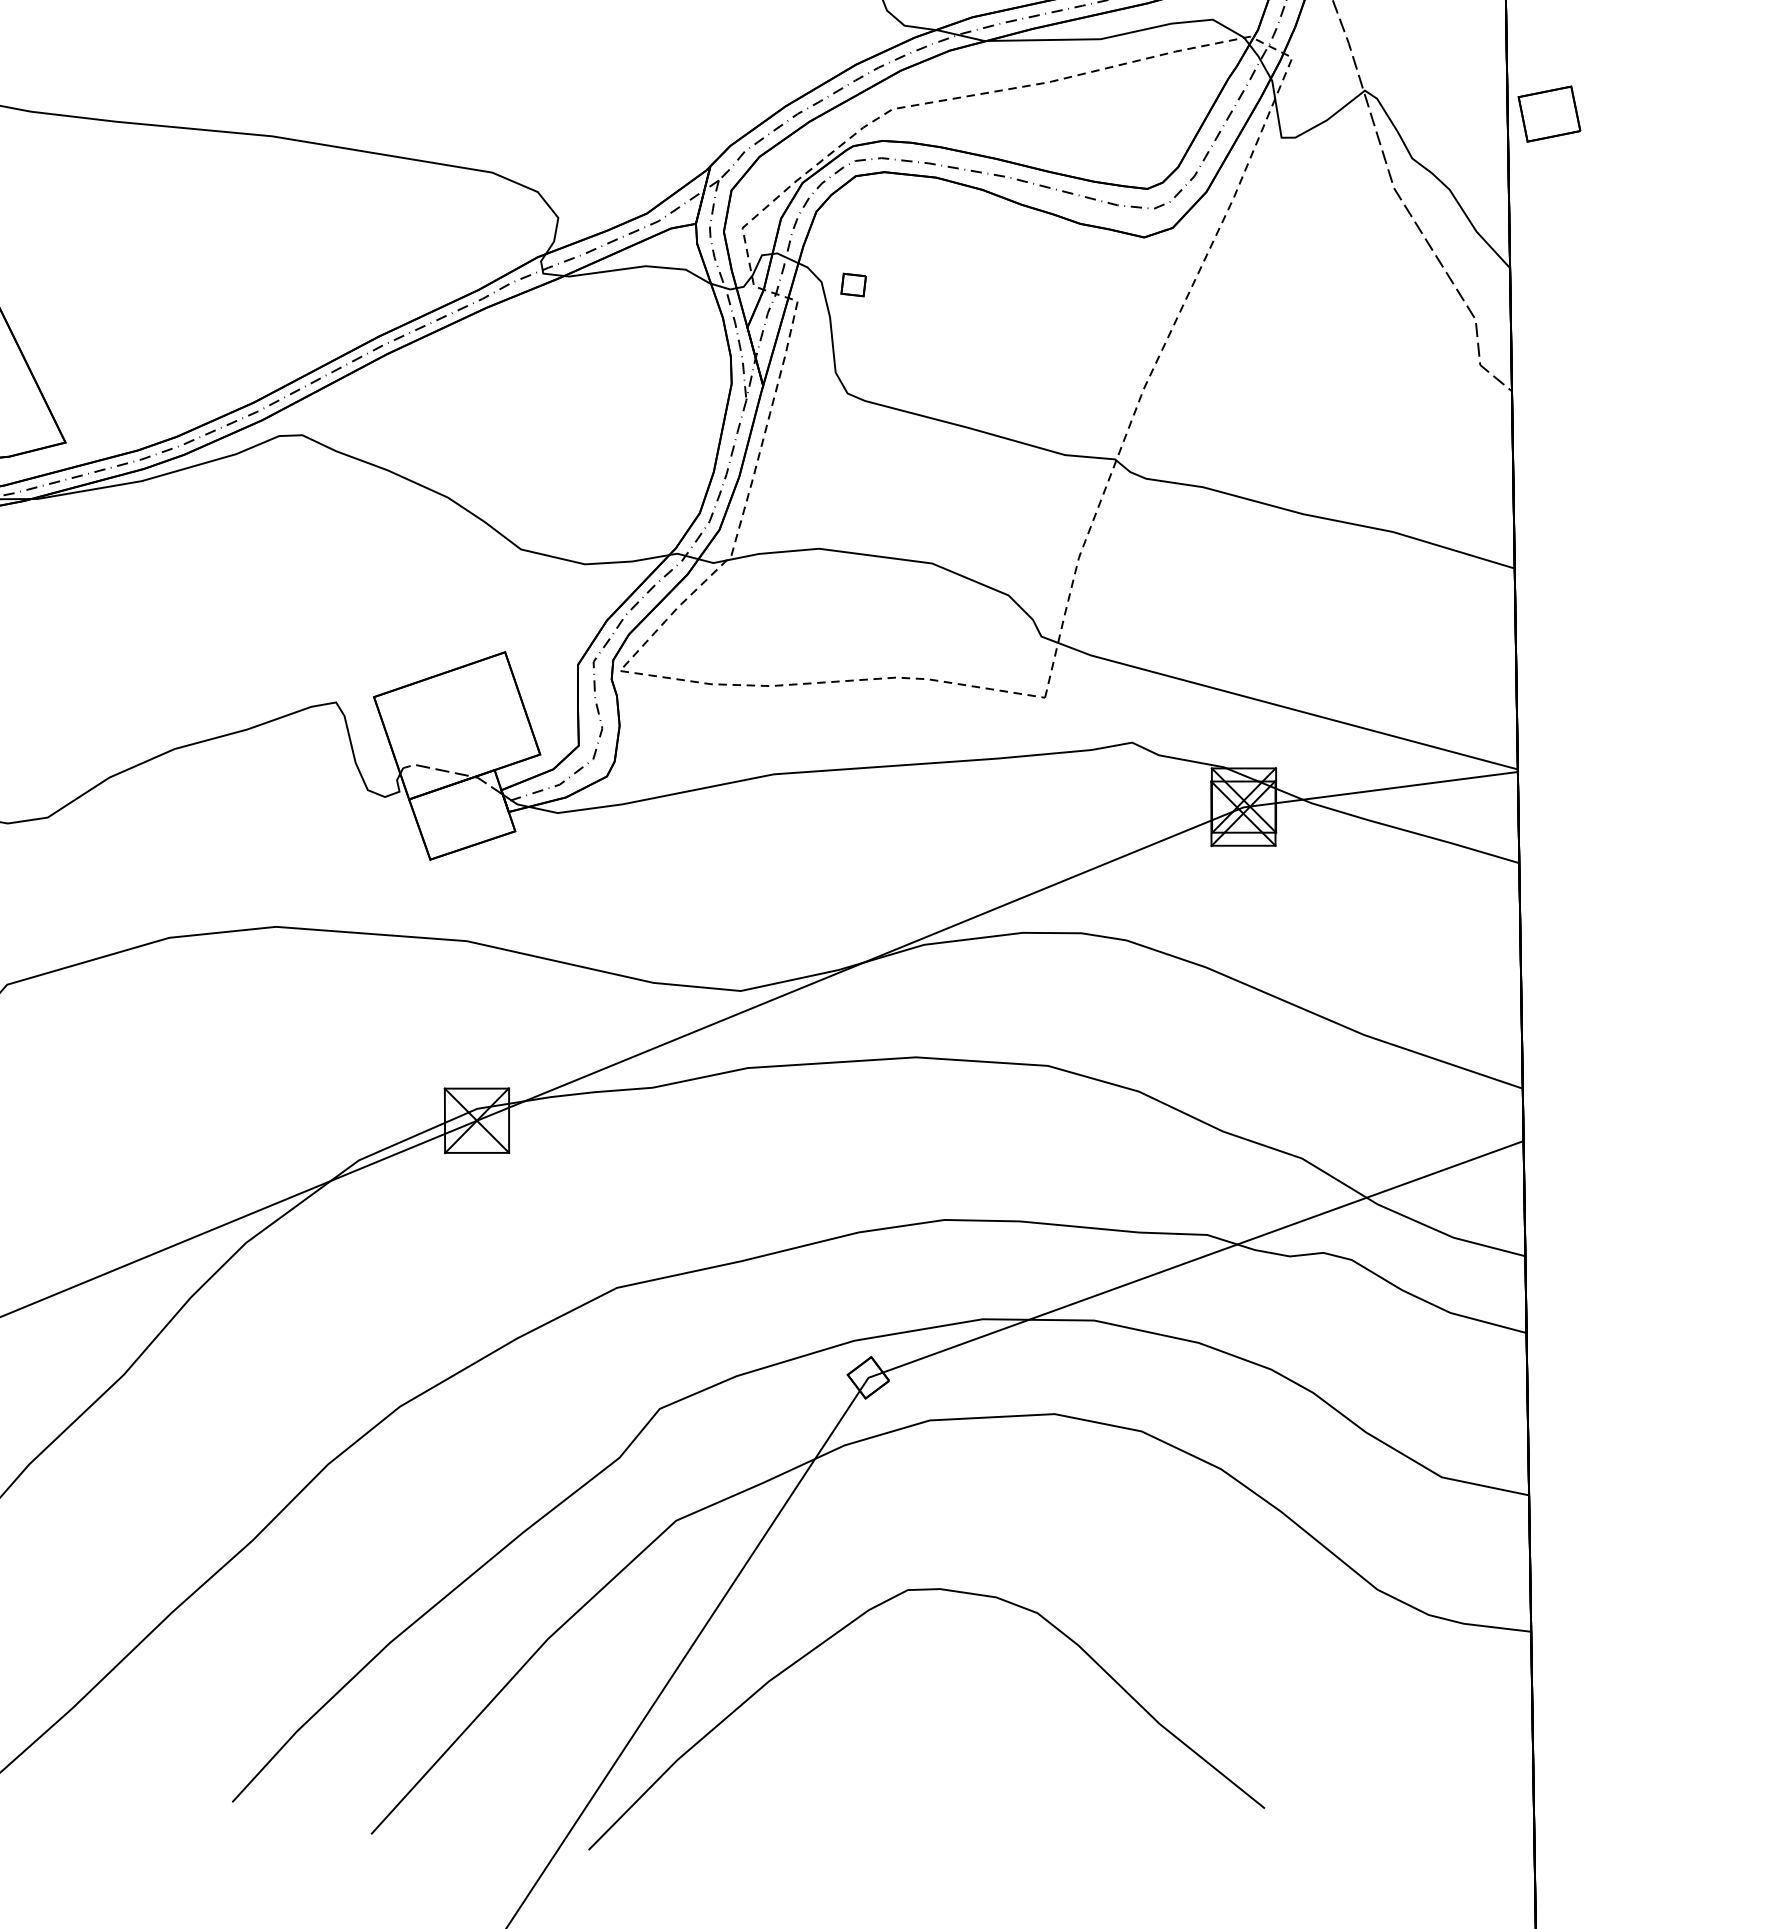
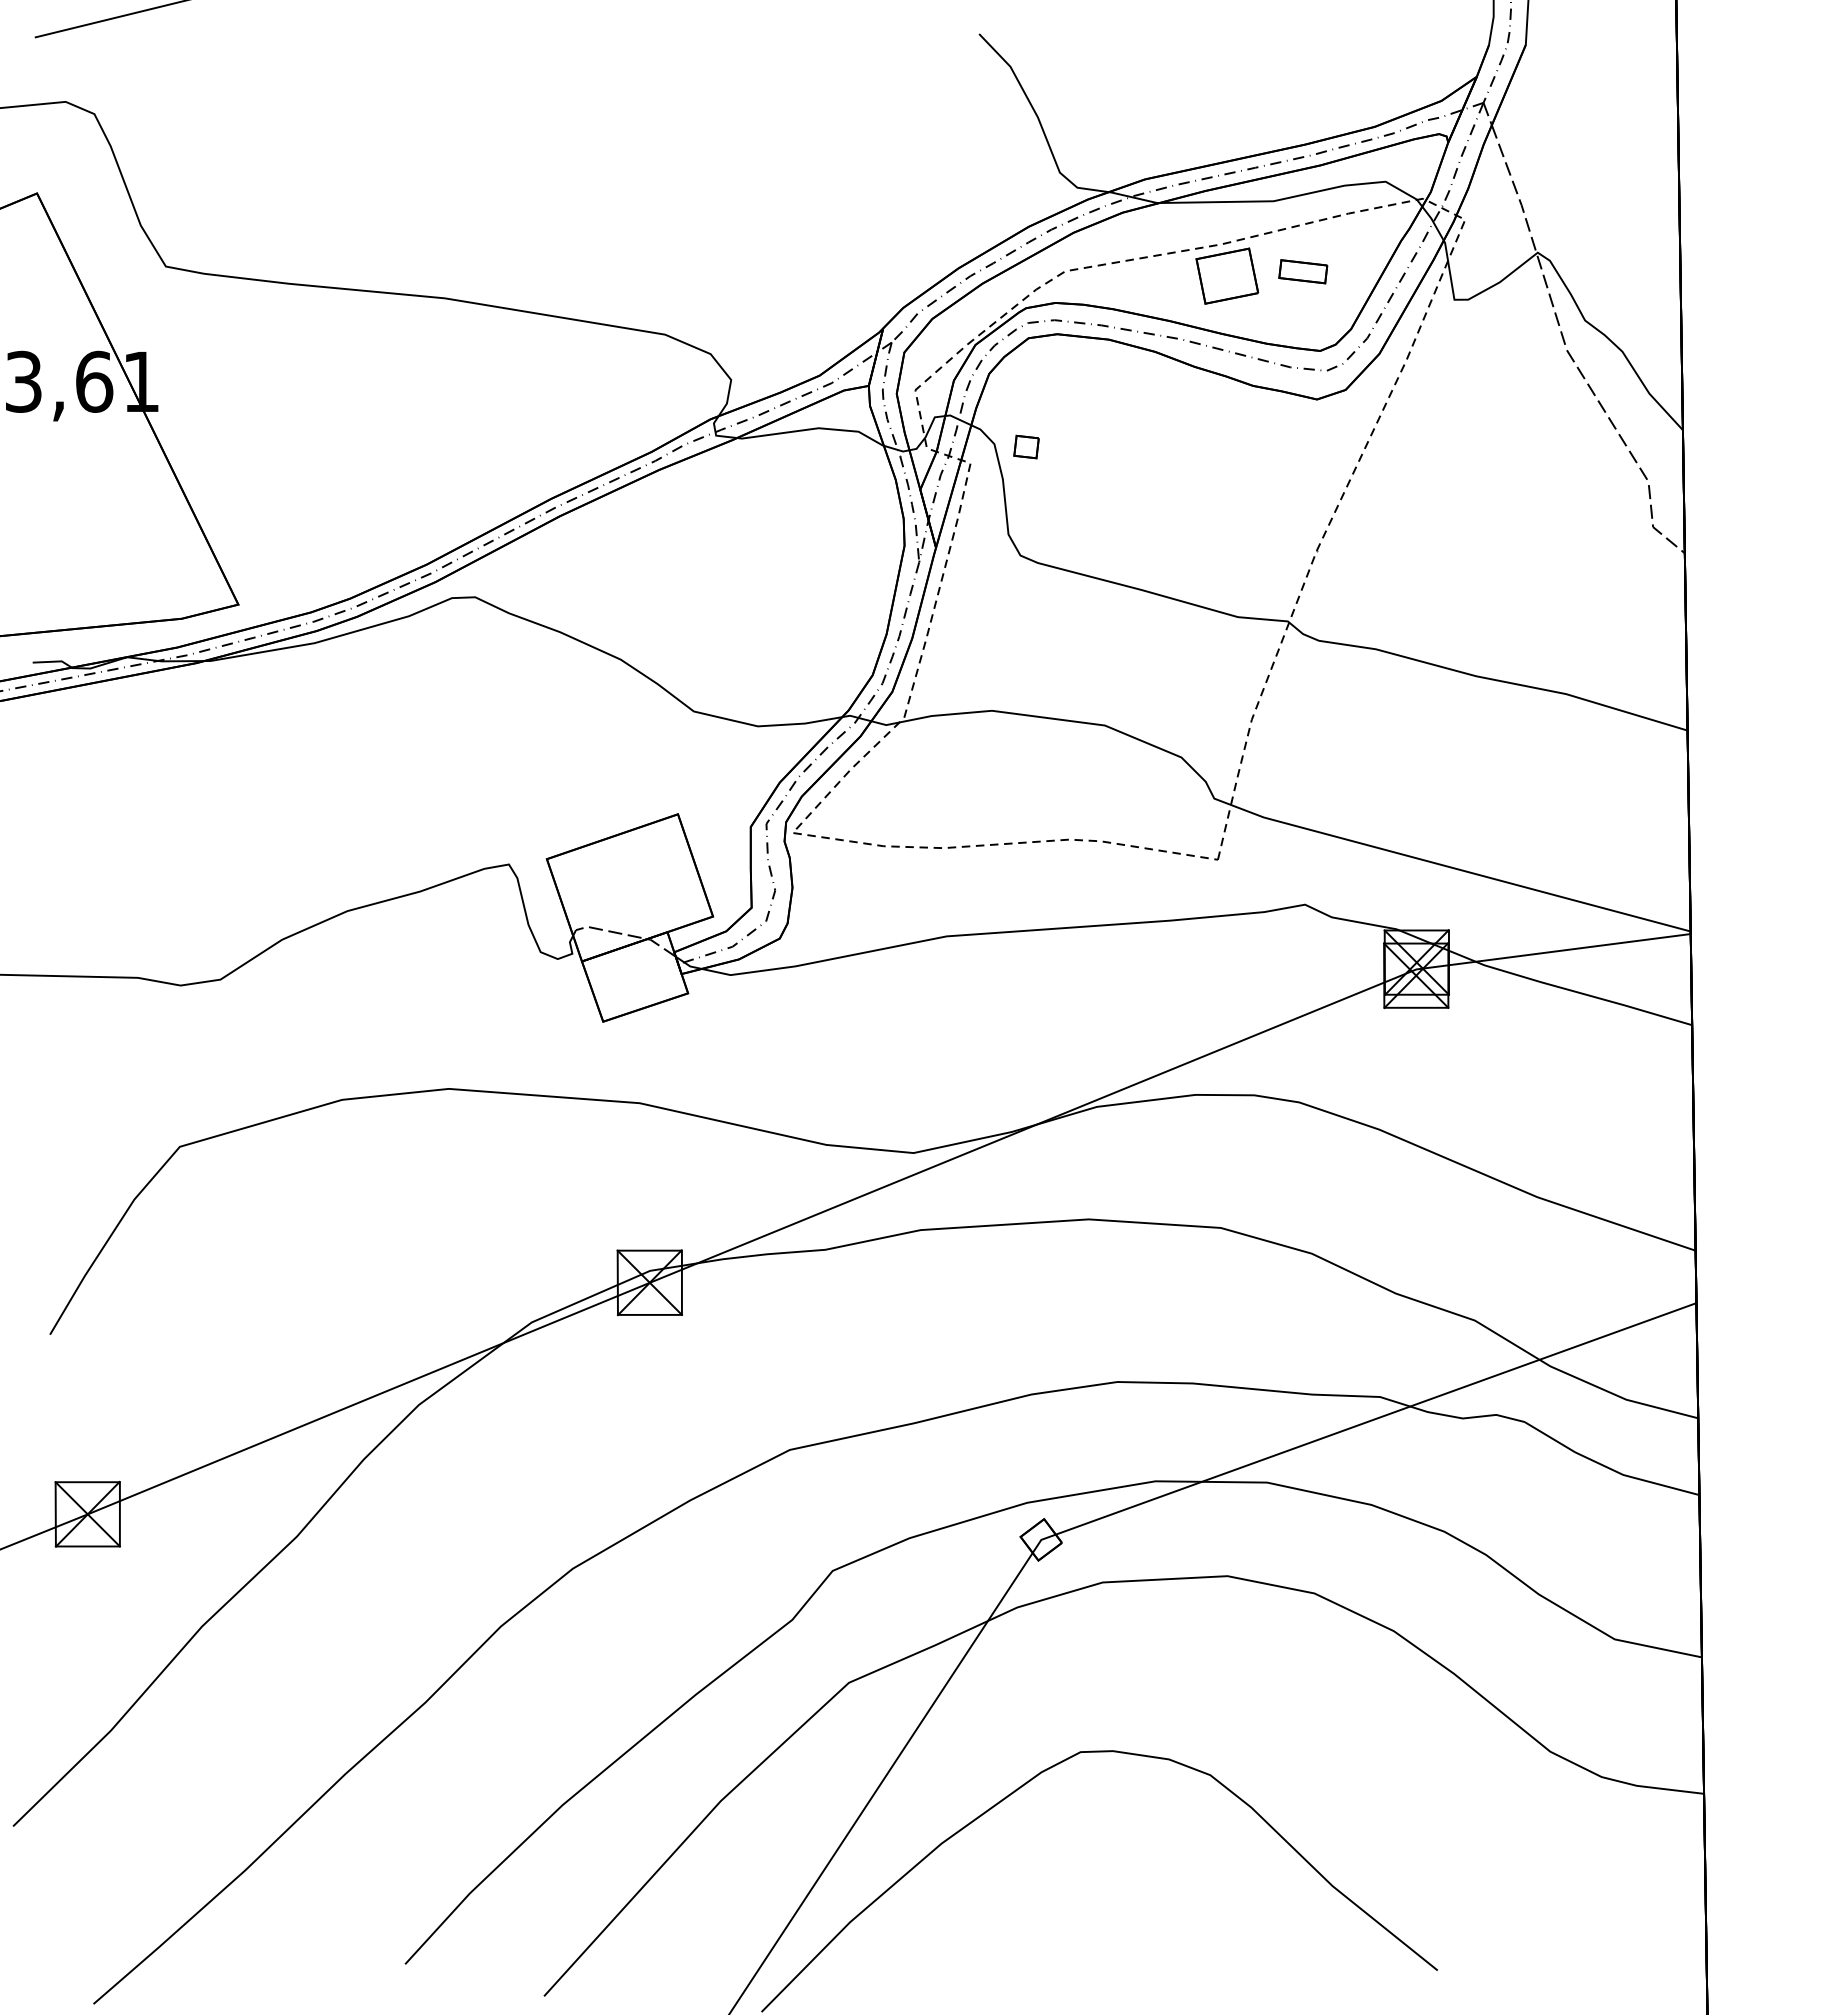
part: (1130, 109) -> (1303, 271), added
part: (1549, 113) -> (1227, 275), moved

